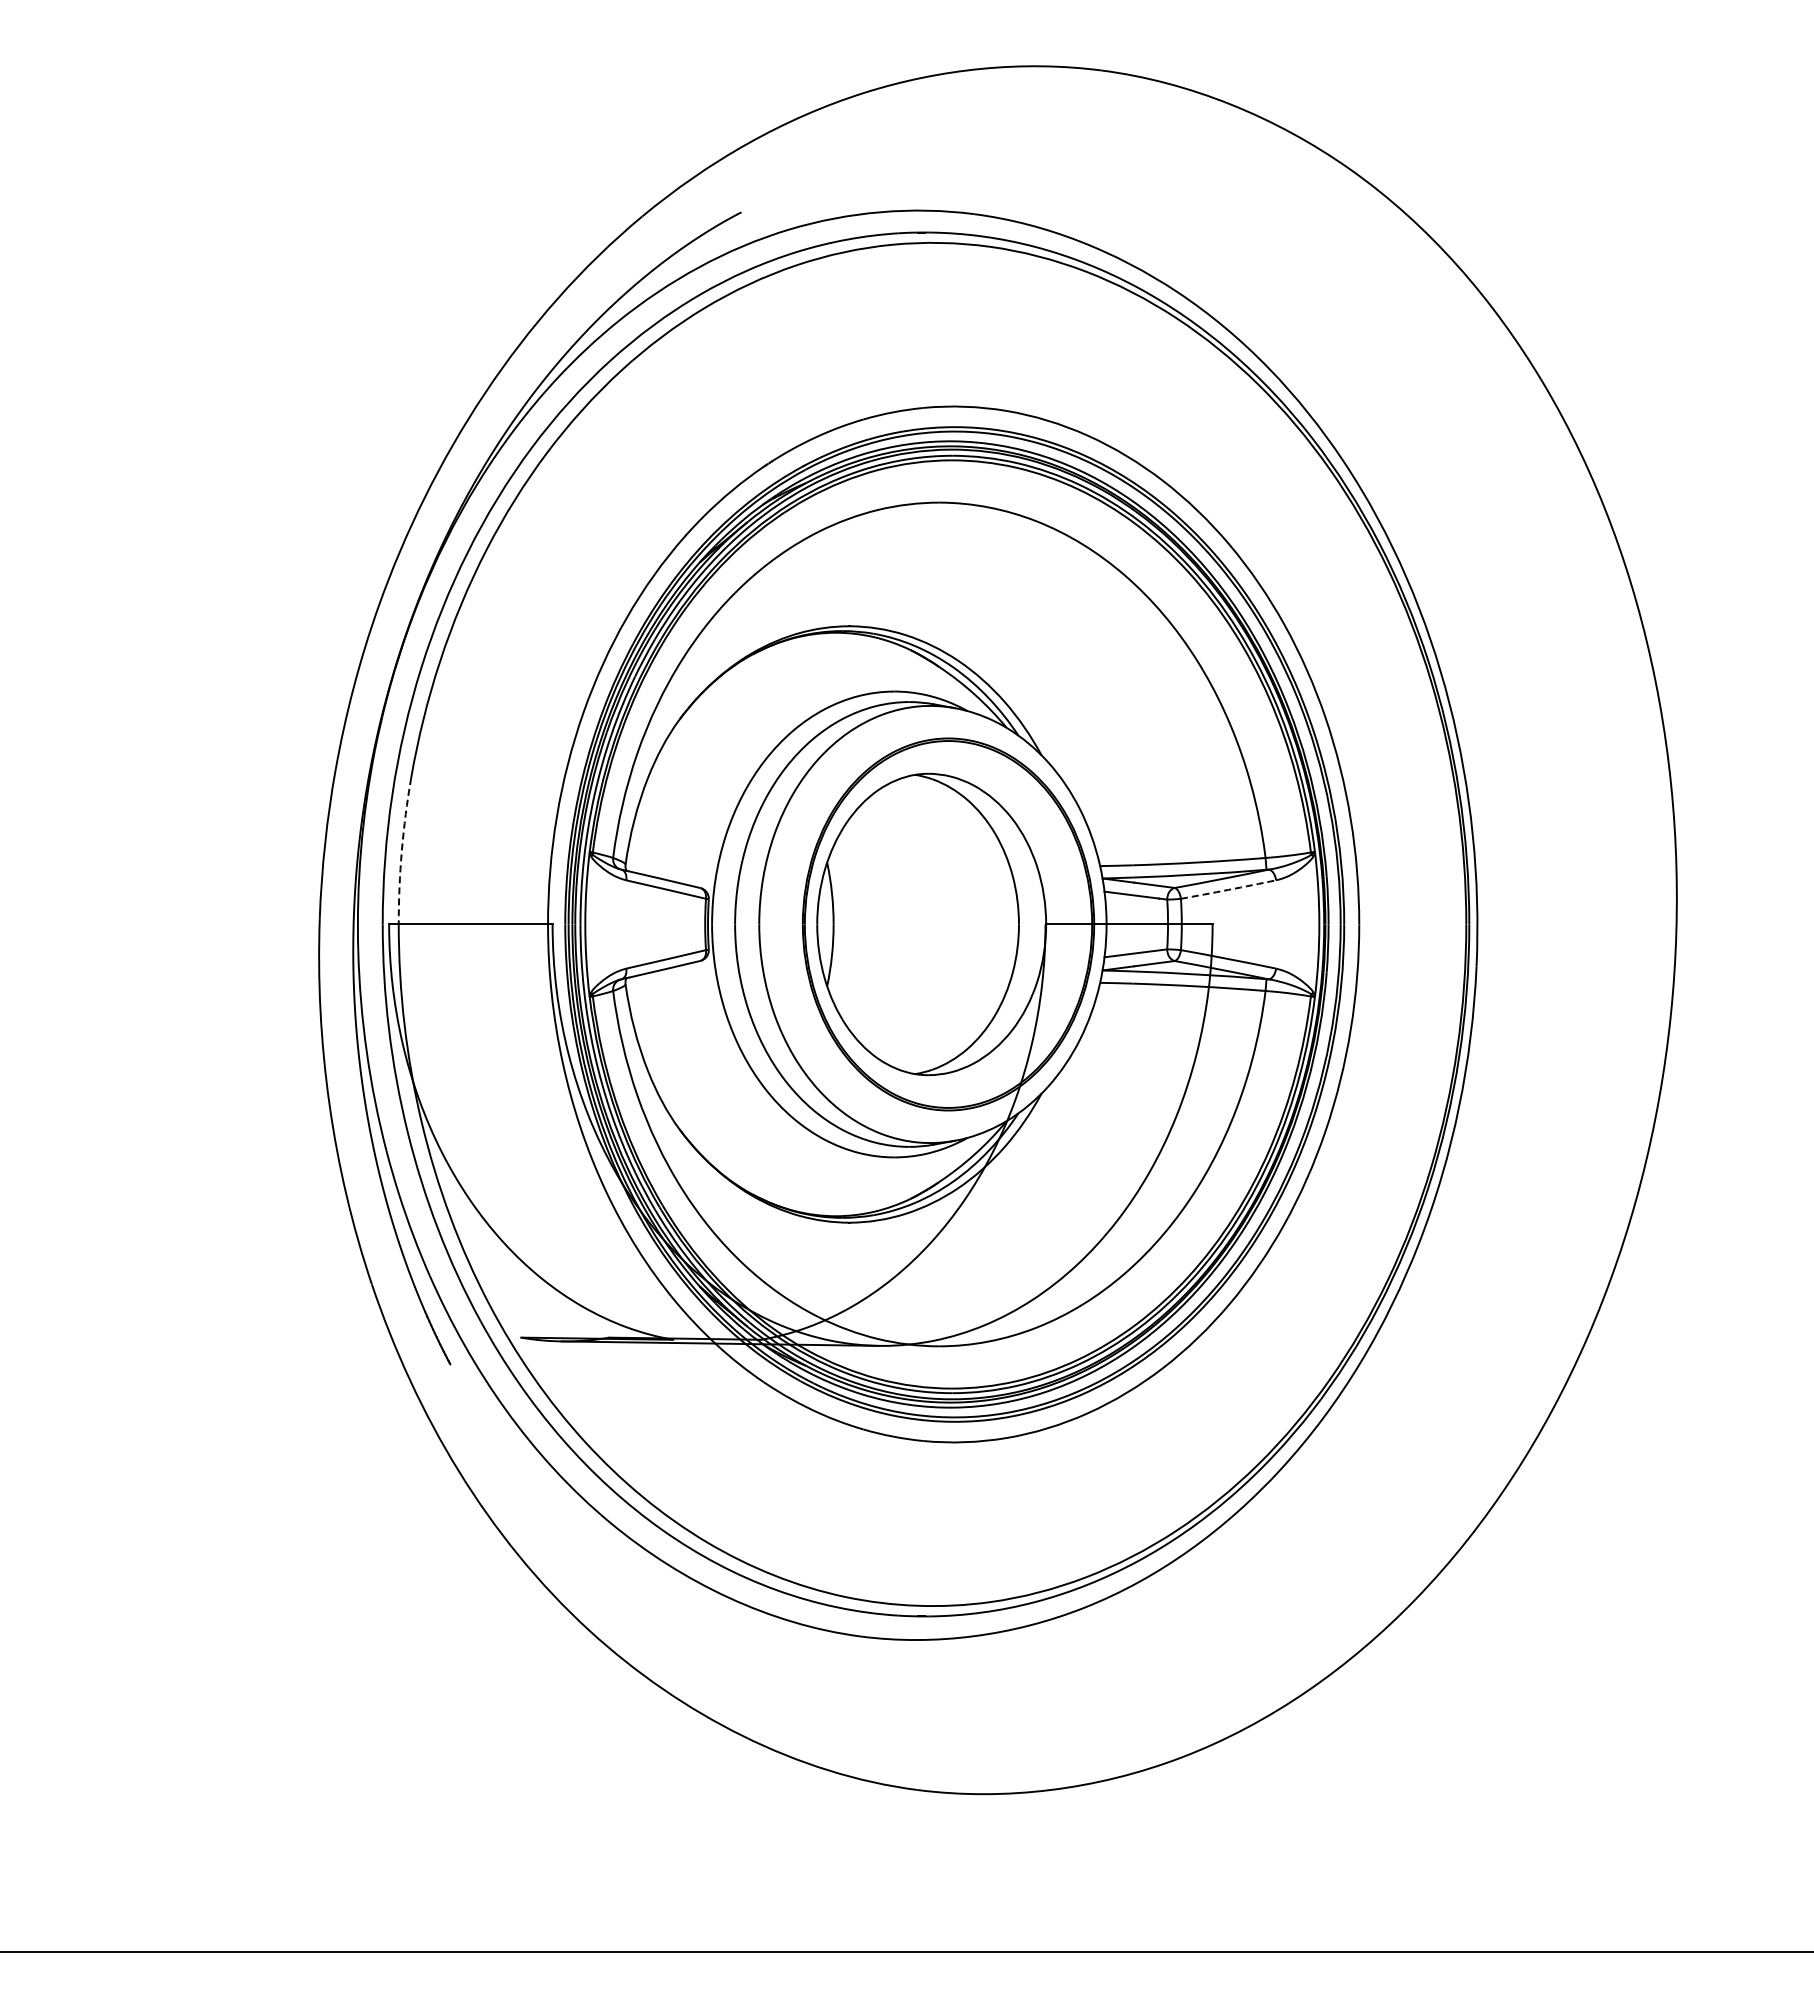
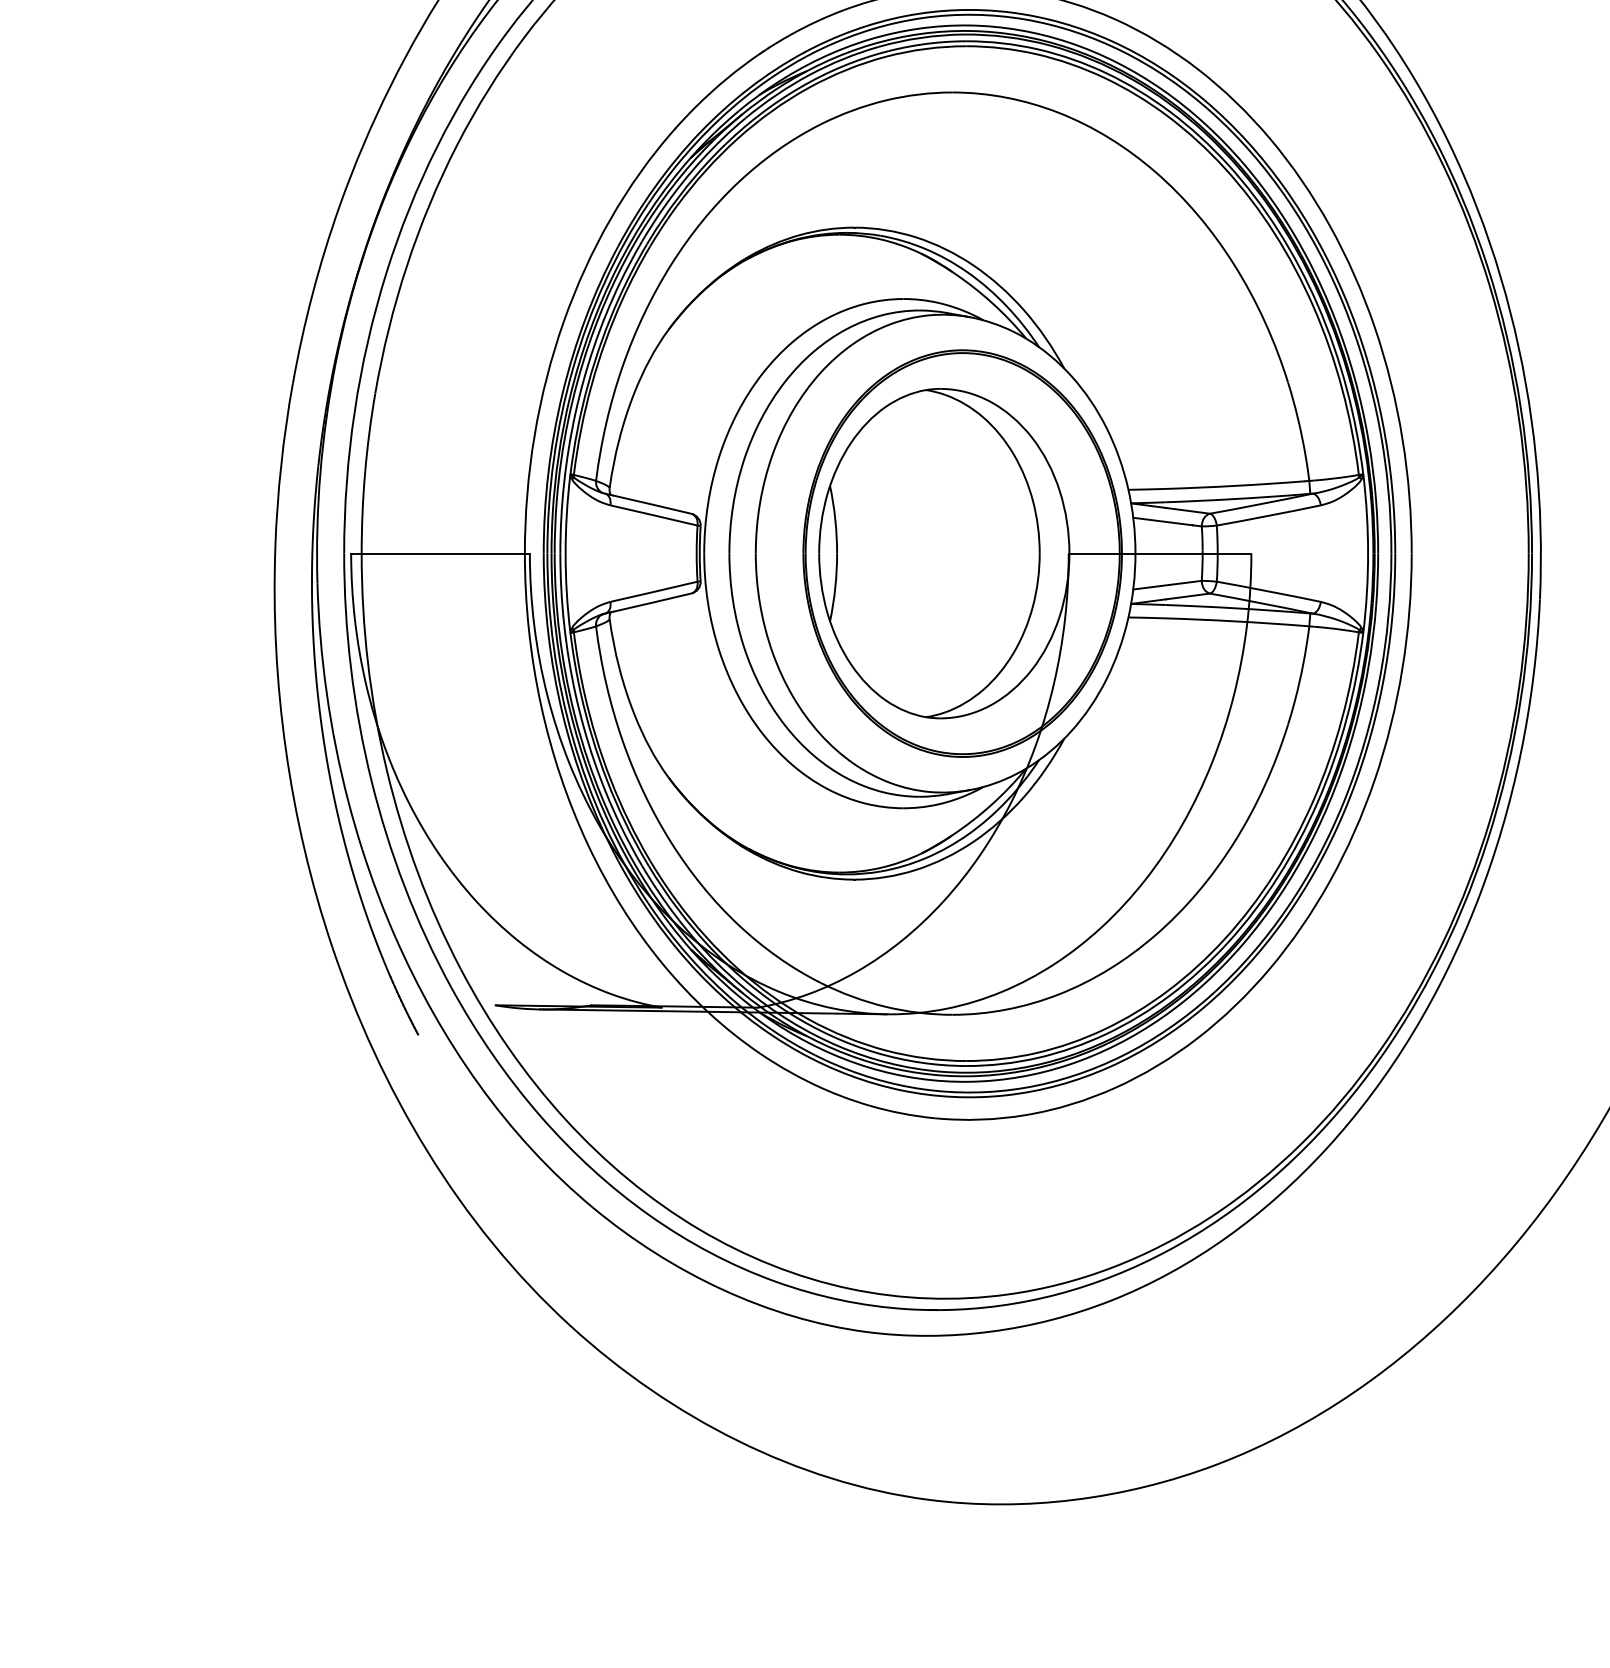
arc: (401, 851) -> (364, 473), dashed -> solid
arc: (1228, 889) -> (1268, 515), dashed -> solid

